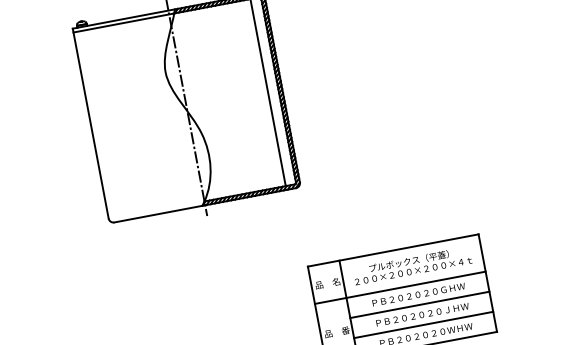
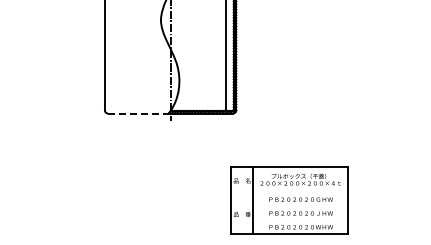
line: (158, 214) -> (138, 113), solid -> dashed
line: (399, 287) -> (289, 192), removed
line: (419, 304) -> (300, 206), removed
line: (423, 325) -> (300, 220), removed

